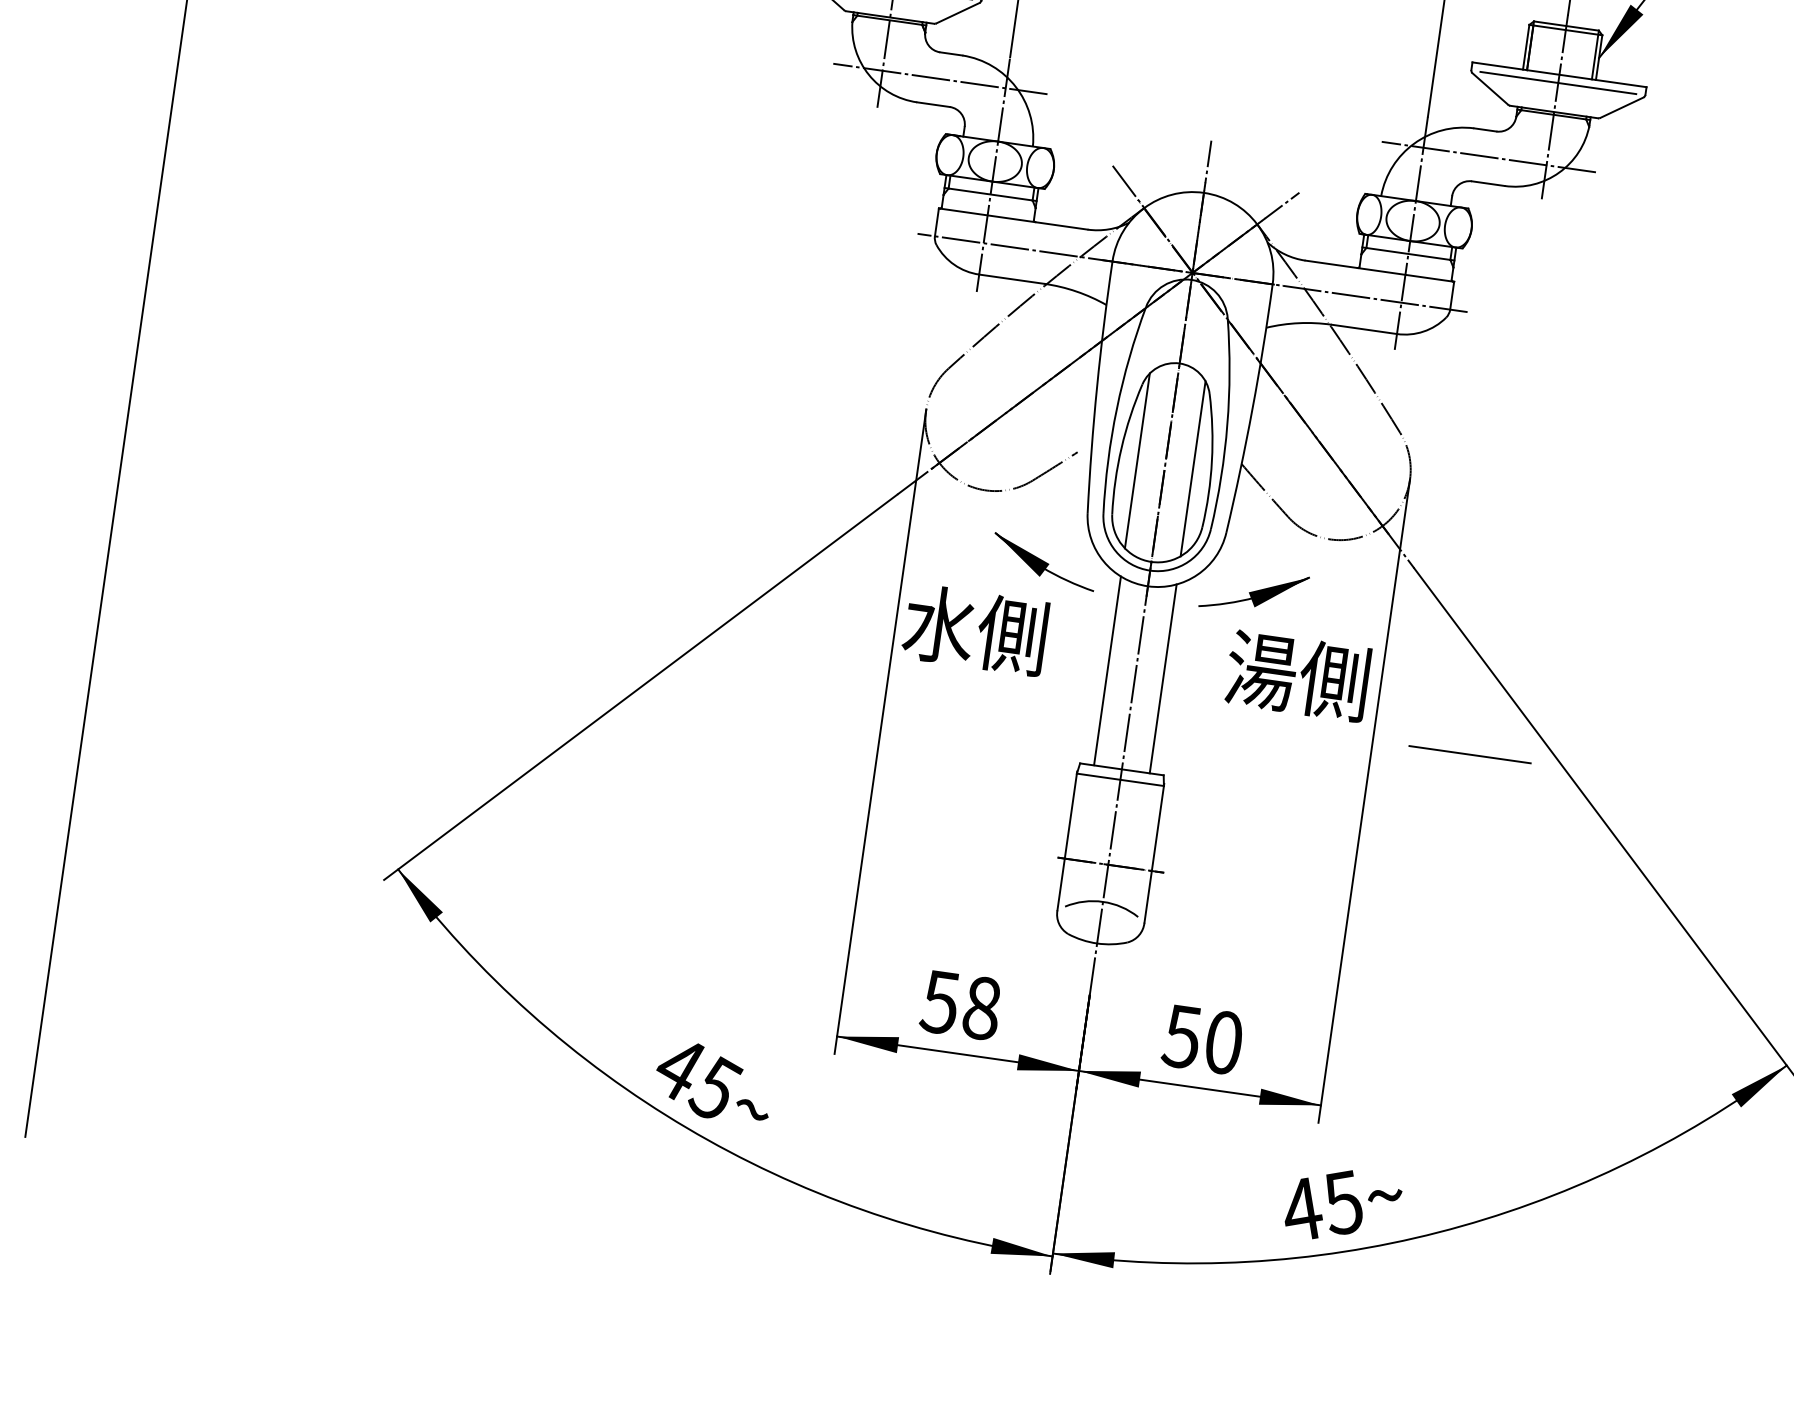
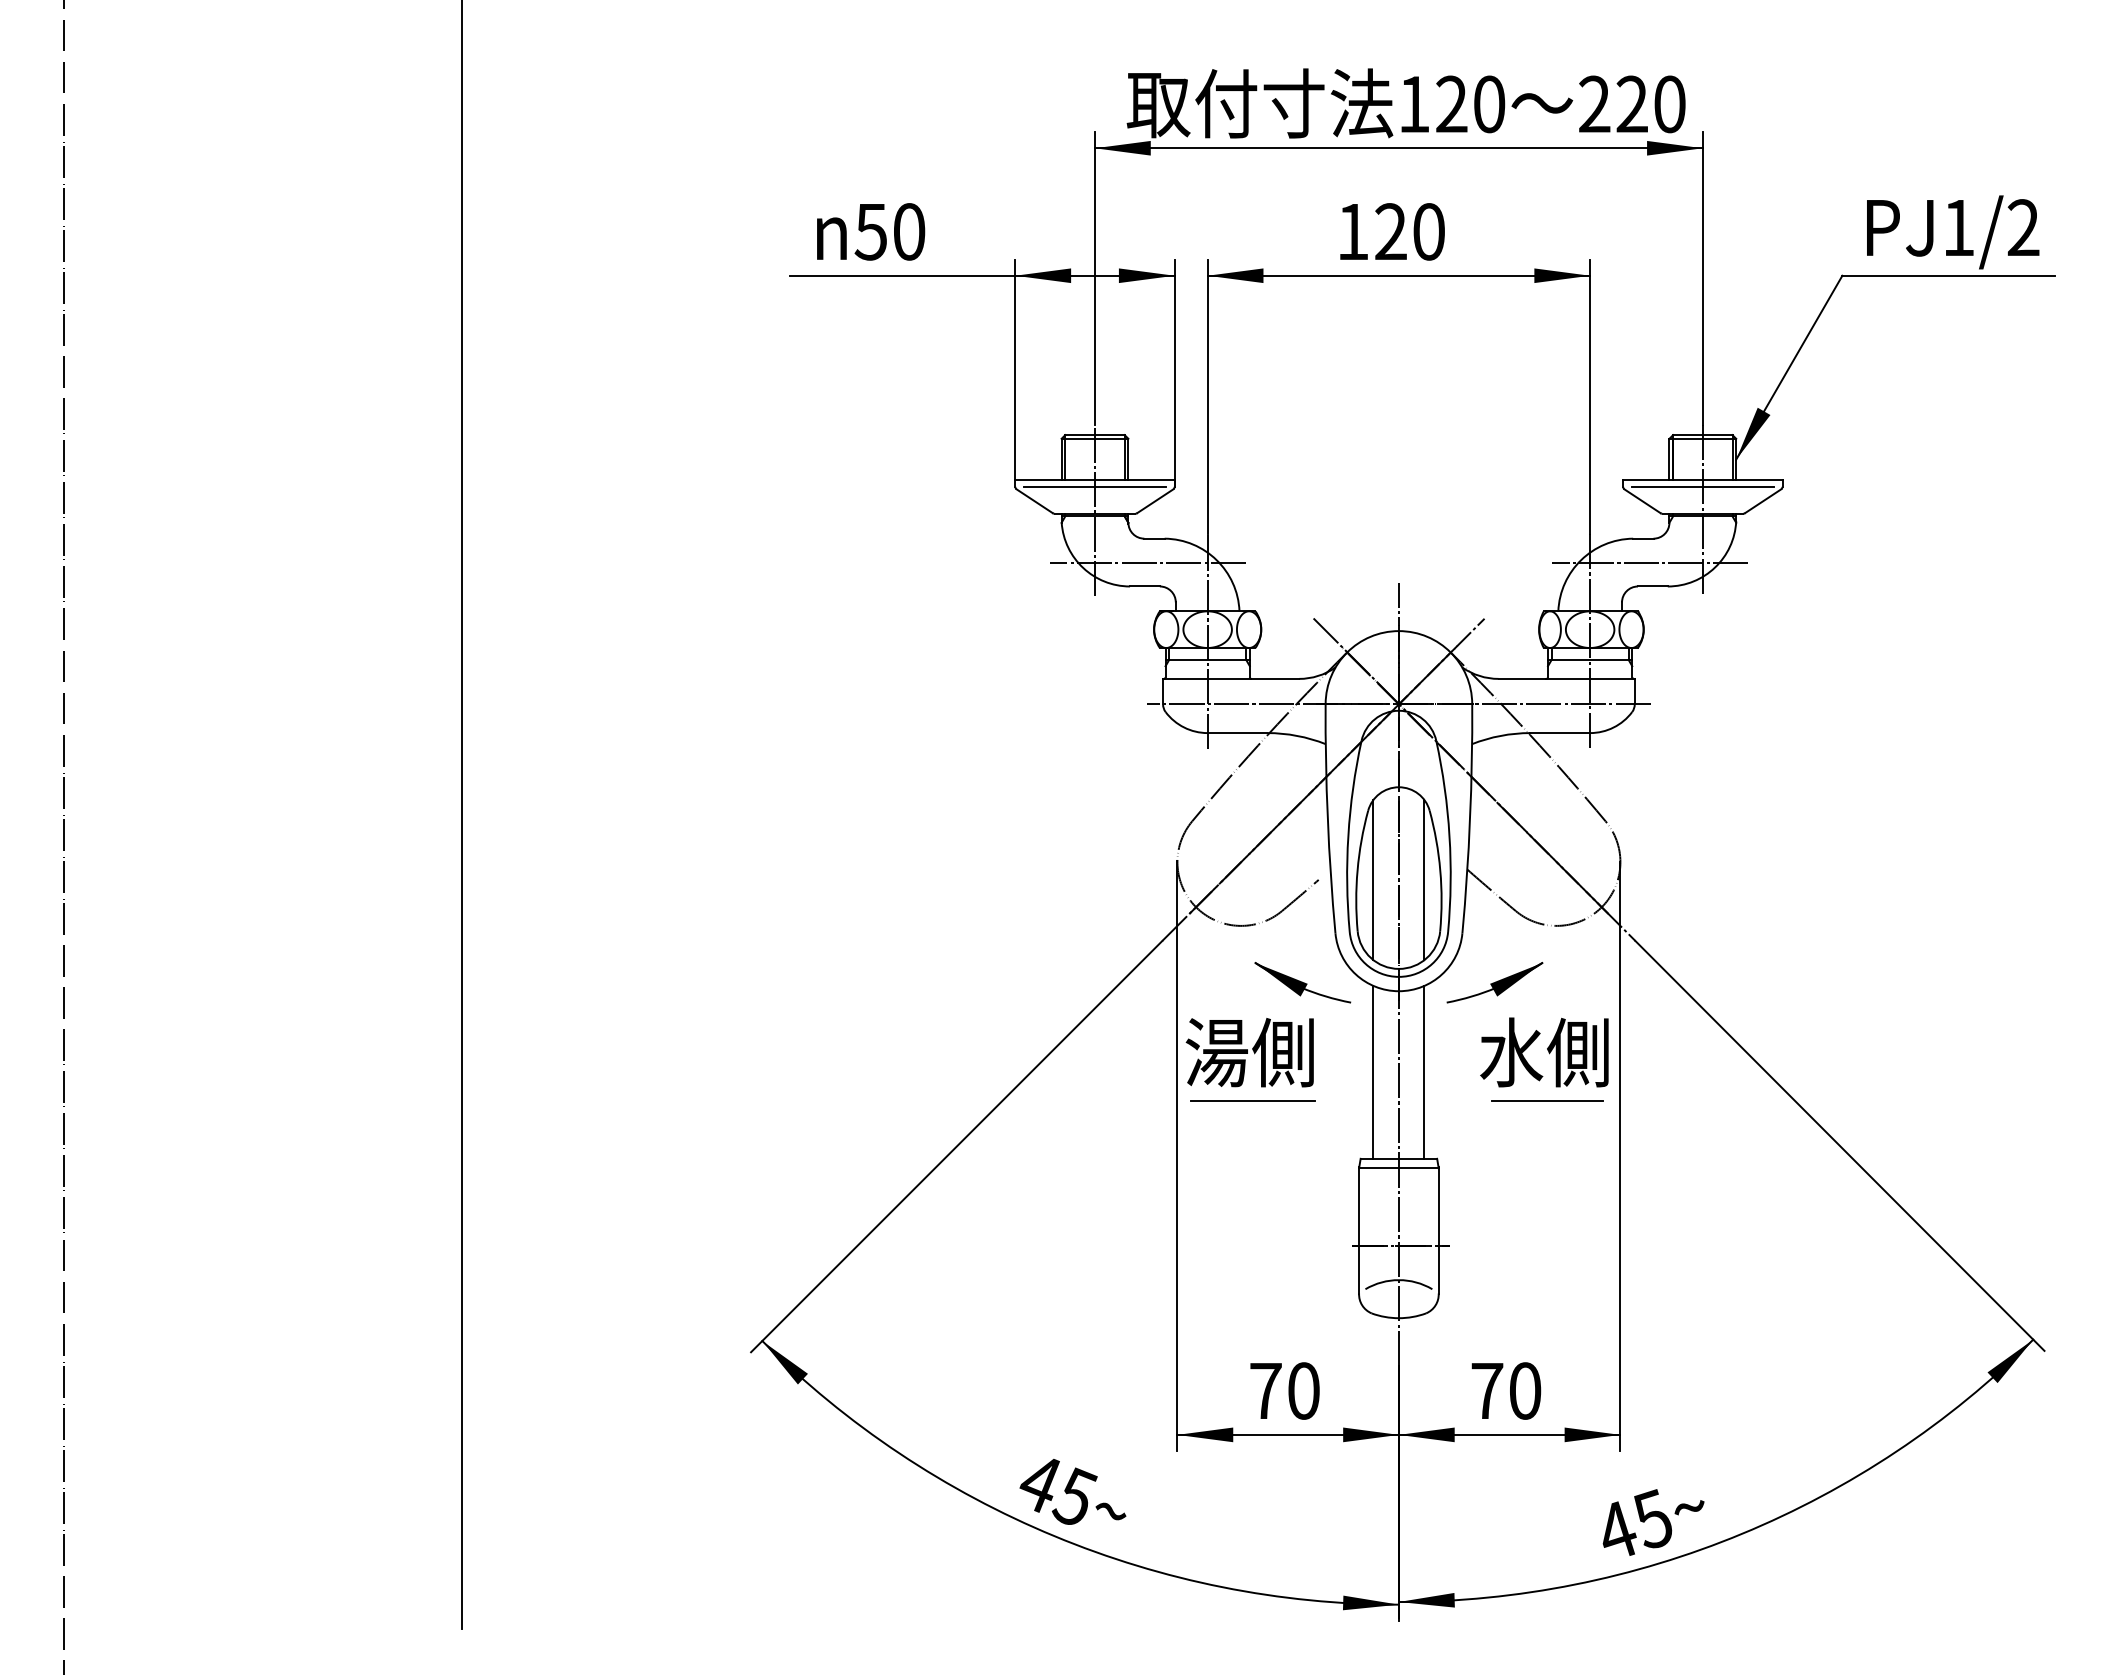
text: (939, 624) -> (1216, 1052), 水側 -> 湯側
text: (1261, 670) -> (1511, 1052), 湯側 -> 水側
line: (970, 683) -> (1252, 1101), added
line: (1470, 753) -> (1547, 1100), moved
text: (960, 1004) -> (1284, 1390), 58 -> 70
text: (1181, 1037) -> (1486, 1391), 50 -> 70

